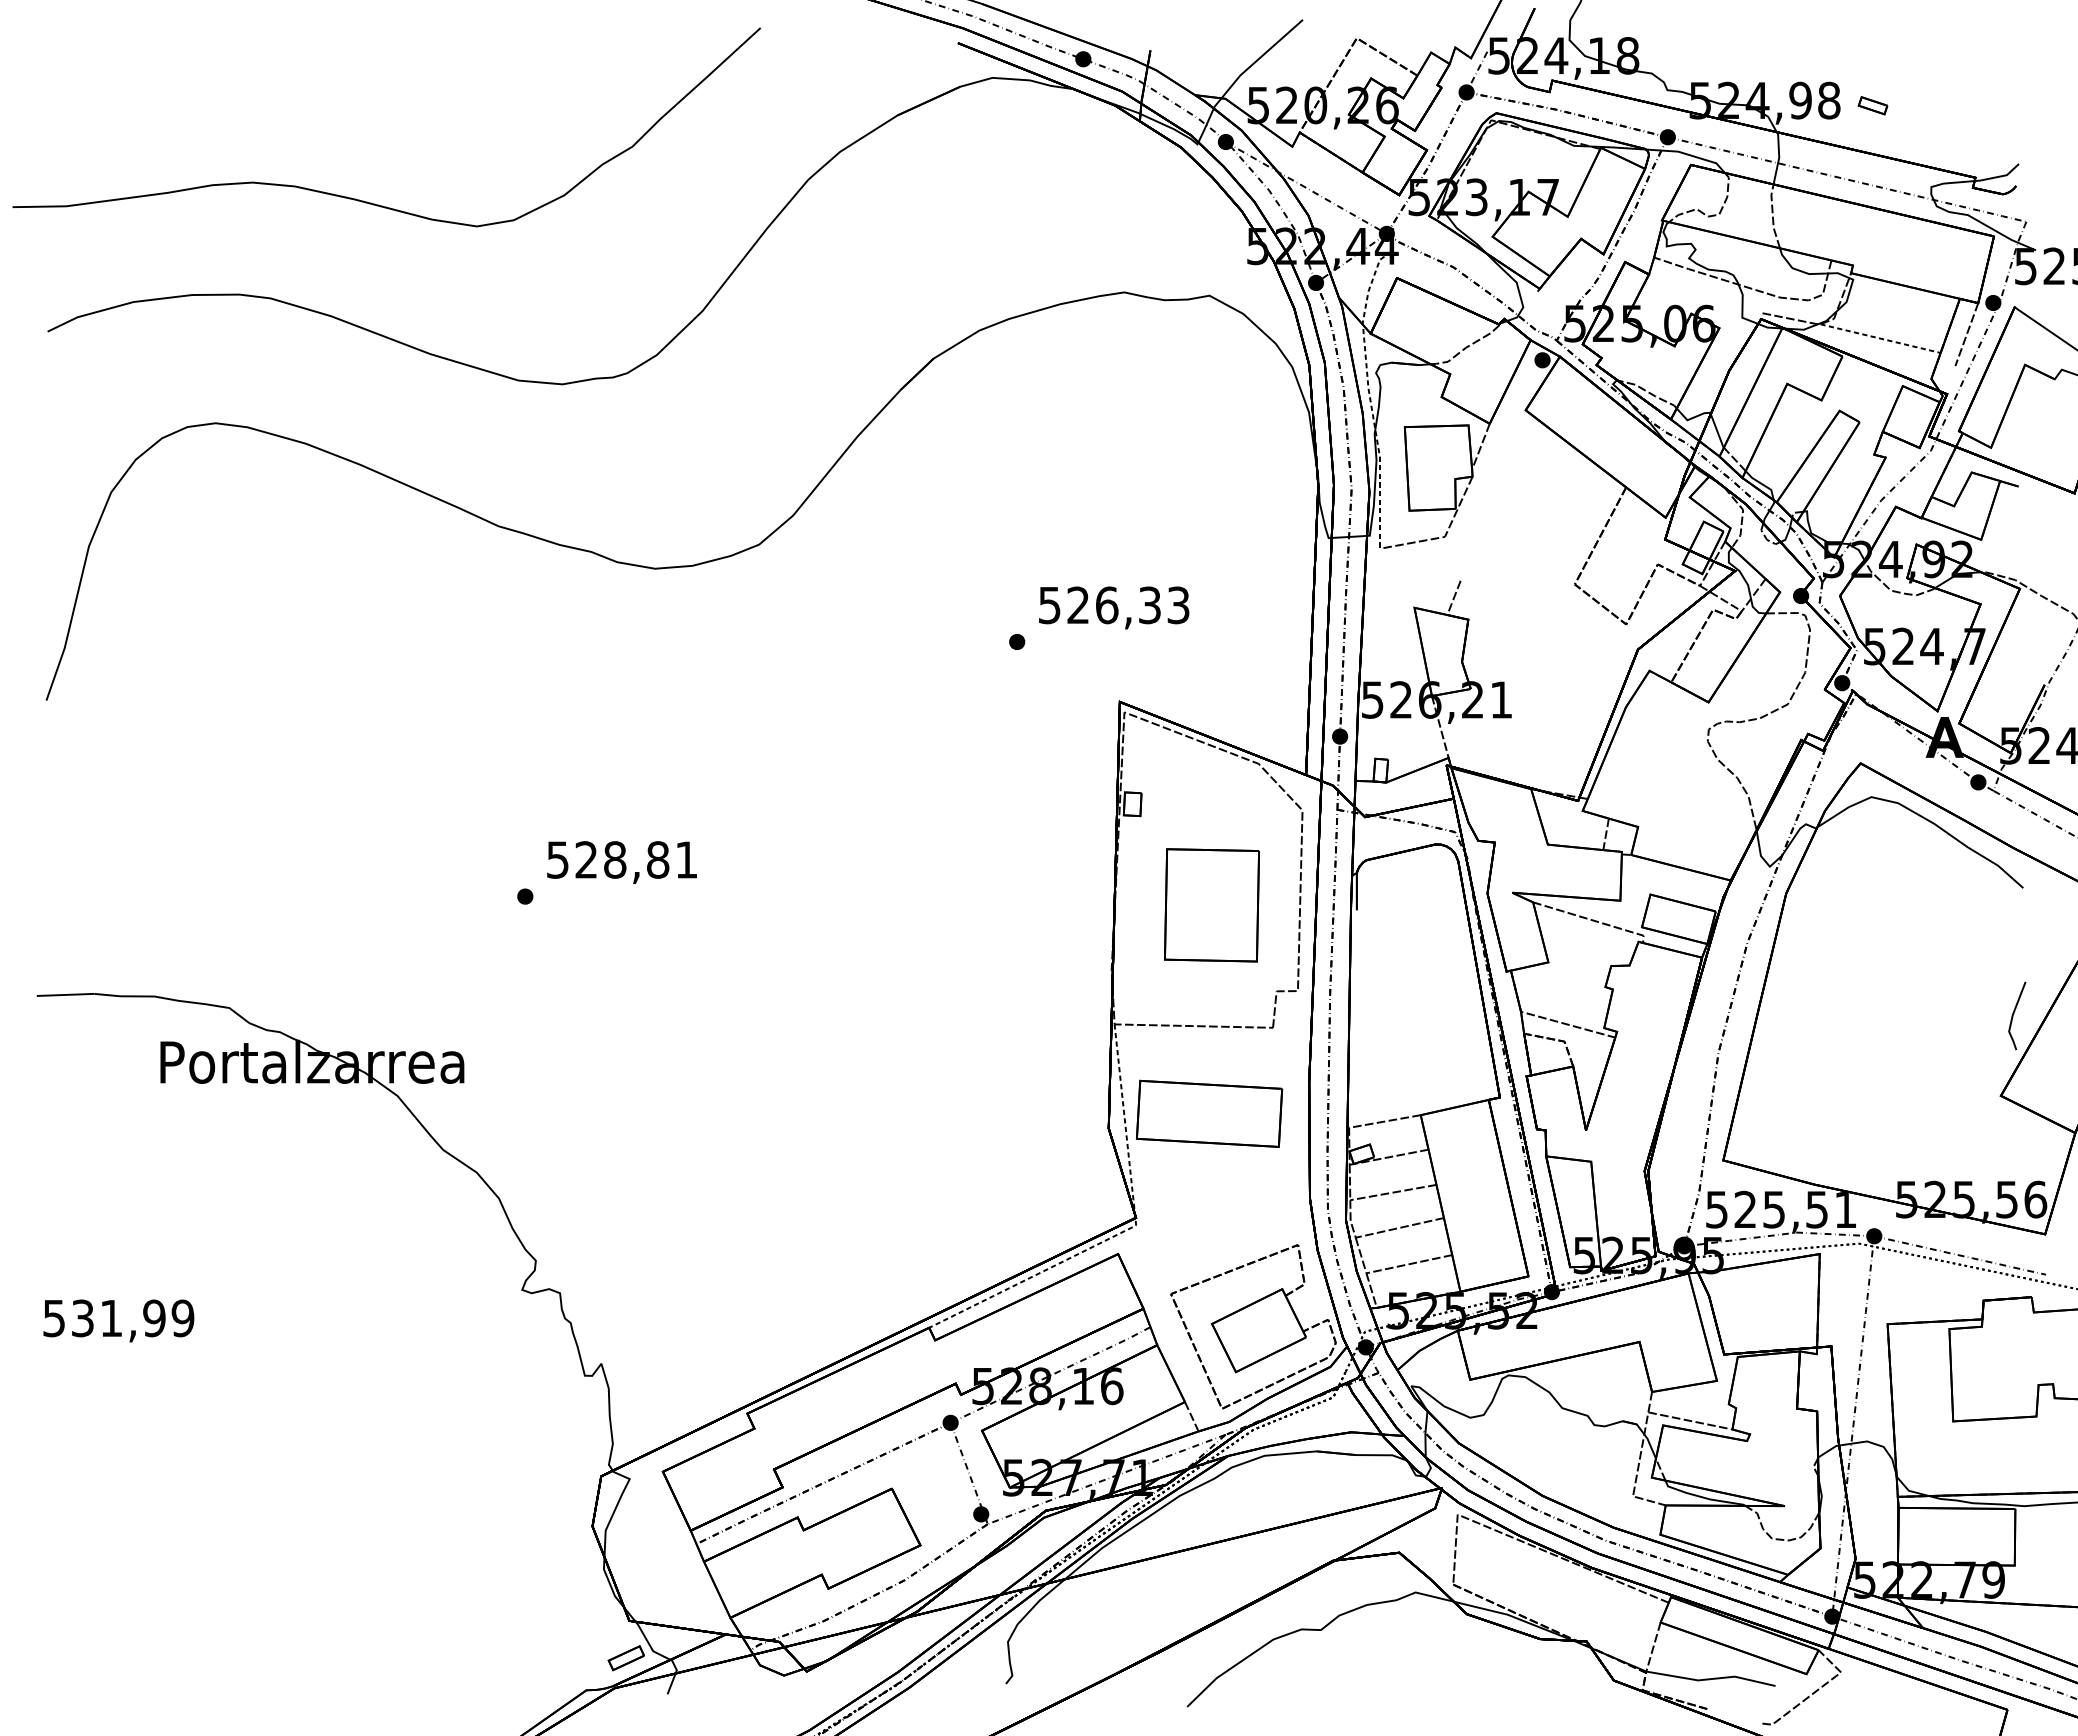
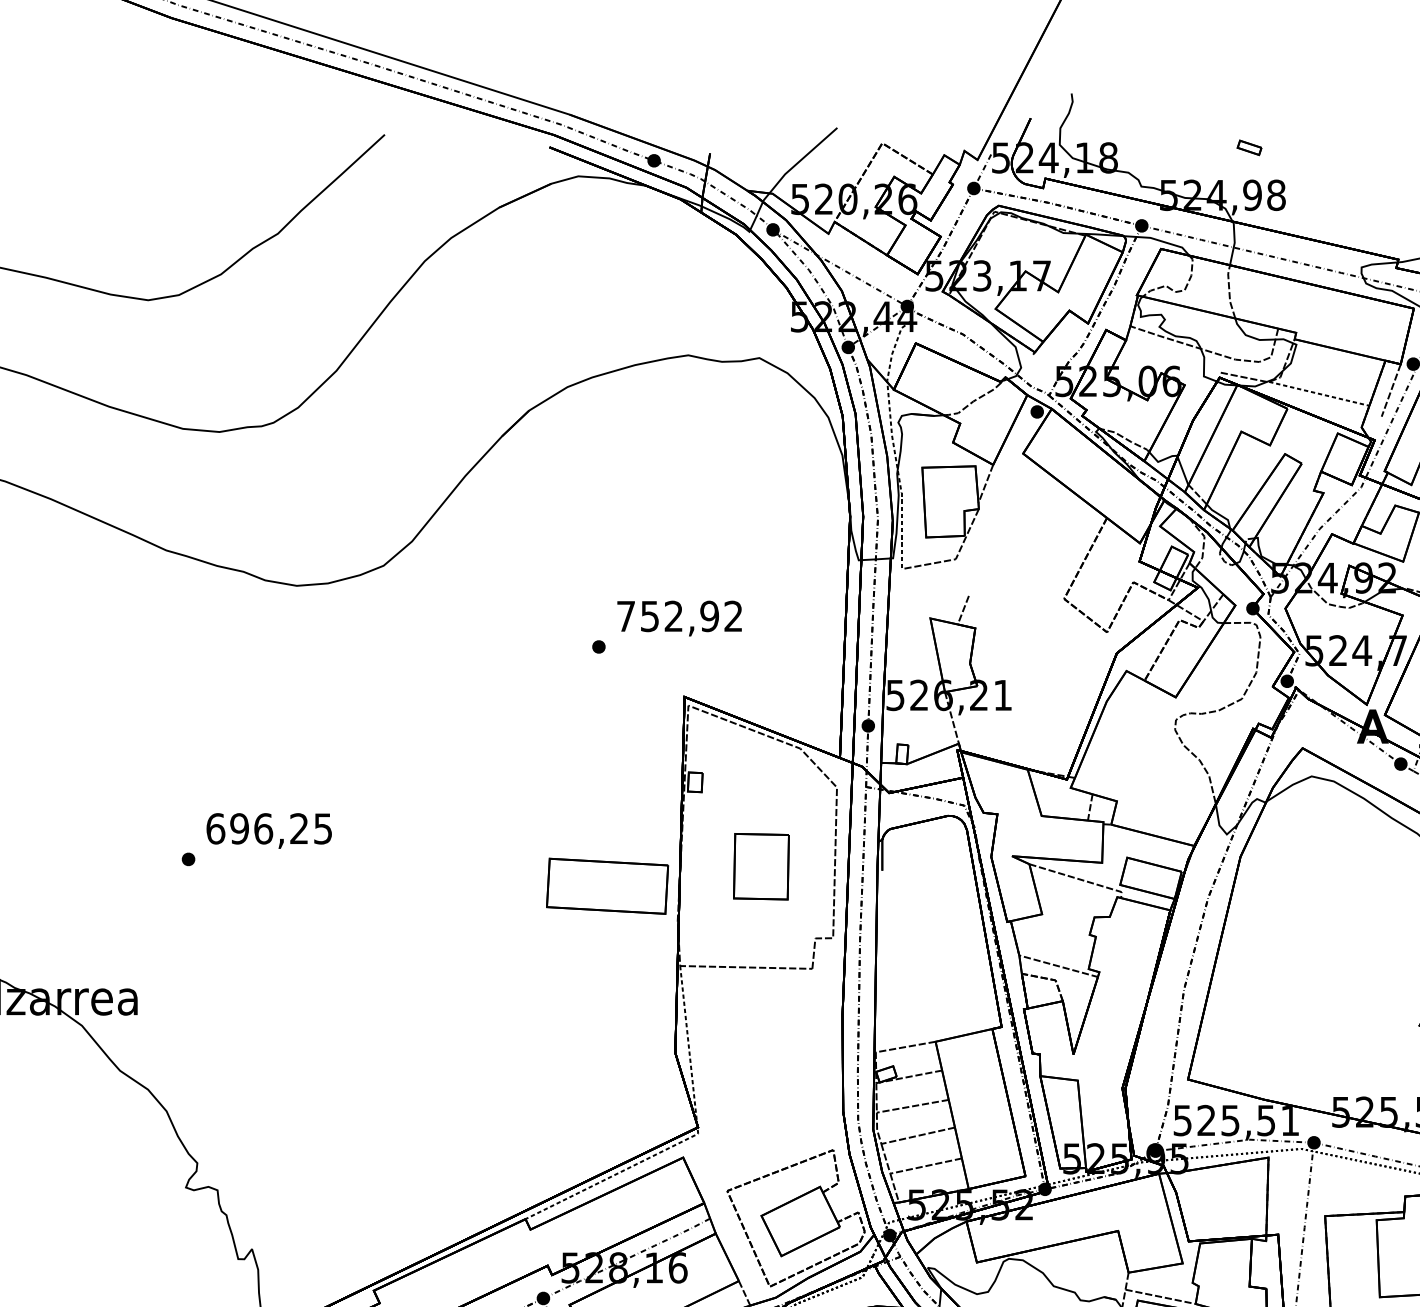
part: (1872, 105) -> (1249, 147), moved
text: (1114, 605) -> (680, 616), 526,33 -> 752,92
text: (621, 859) -> (268, 828), 528,81 -> 696,25
part: (1211, 905) -> (761, 866), size x0.7
part: (1209, 1113) -> (607, 886), moved

